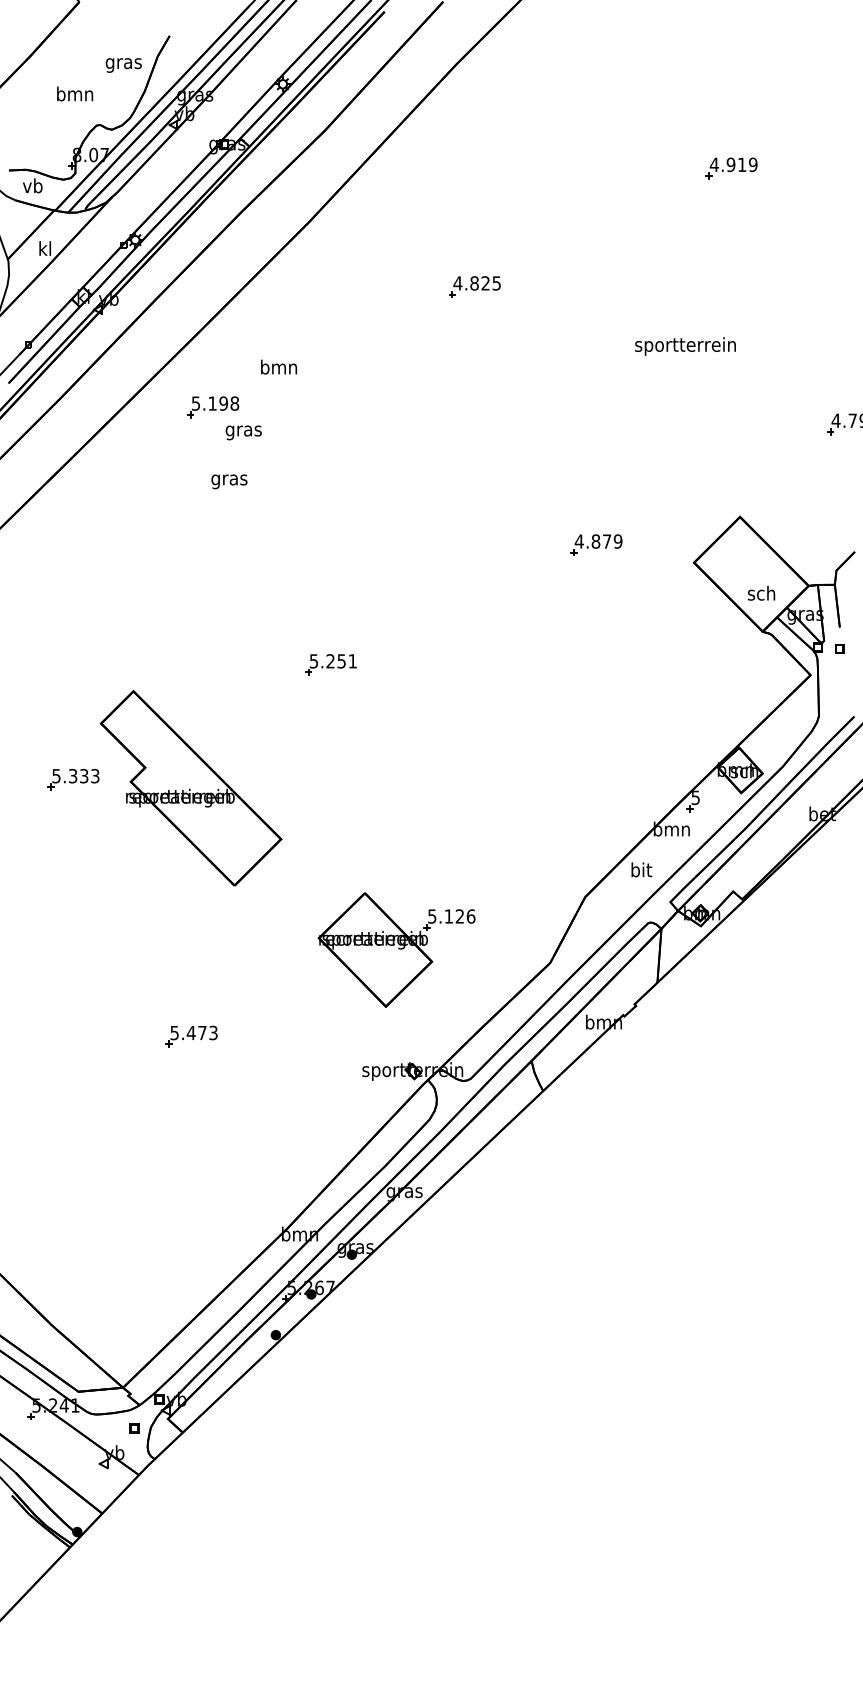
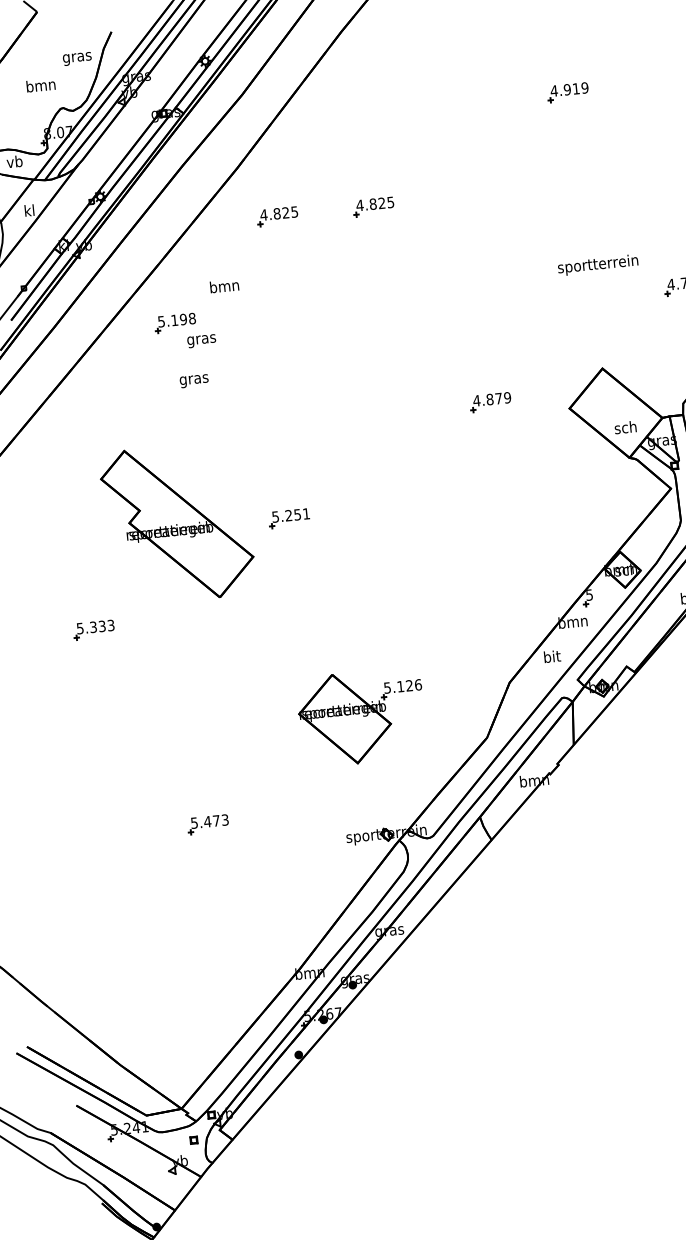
part: (353, 286) -> (277, 216), added
text: (685, 346) -> (598, 265), moved
part: (190, 788) -> (177, 523), moved
part: (396, 949) -> (361, 717), moved

